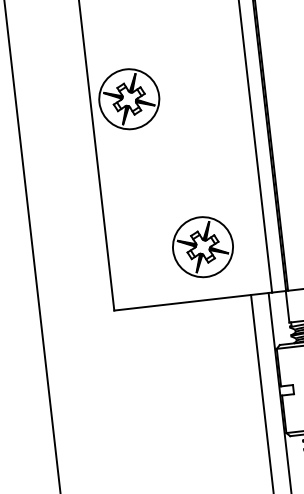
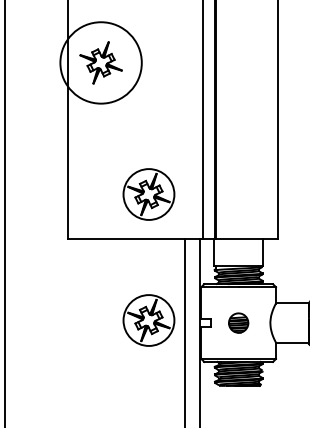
circle: (128, 98) -> (100, 62), size x1.6
part: (219, 395) -> (148, 320), added

